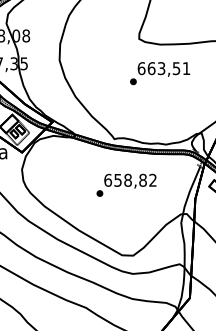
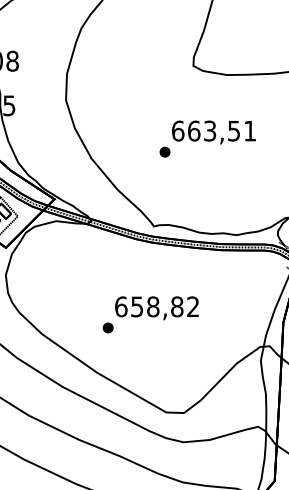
text: (160, 73) -> (208, 138), moved
text: (126, 184) -> (150, 313), moved

